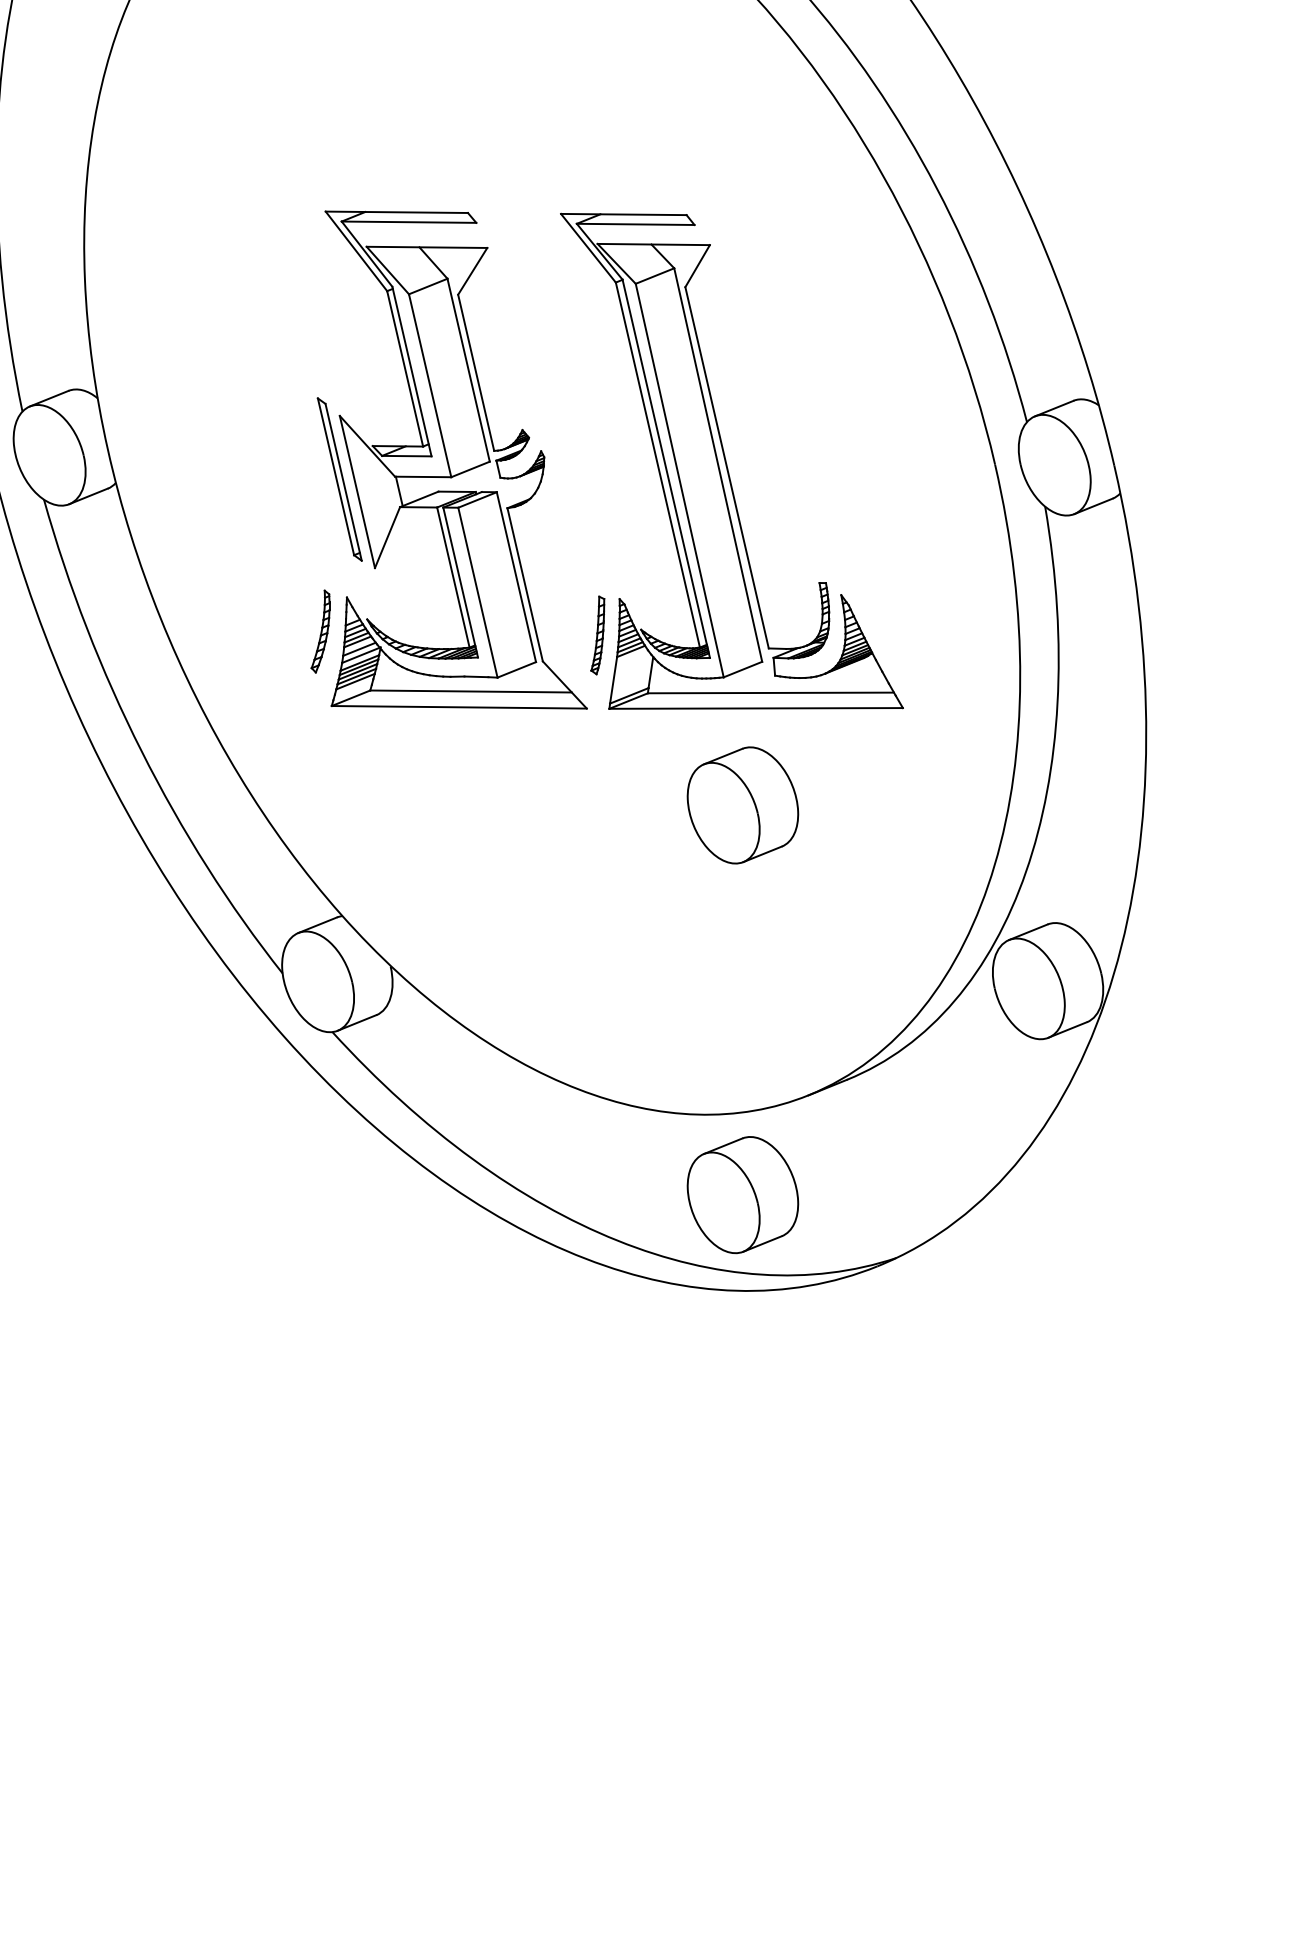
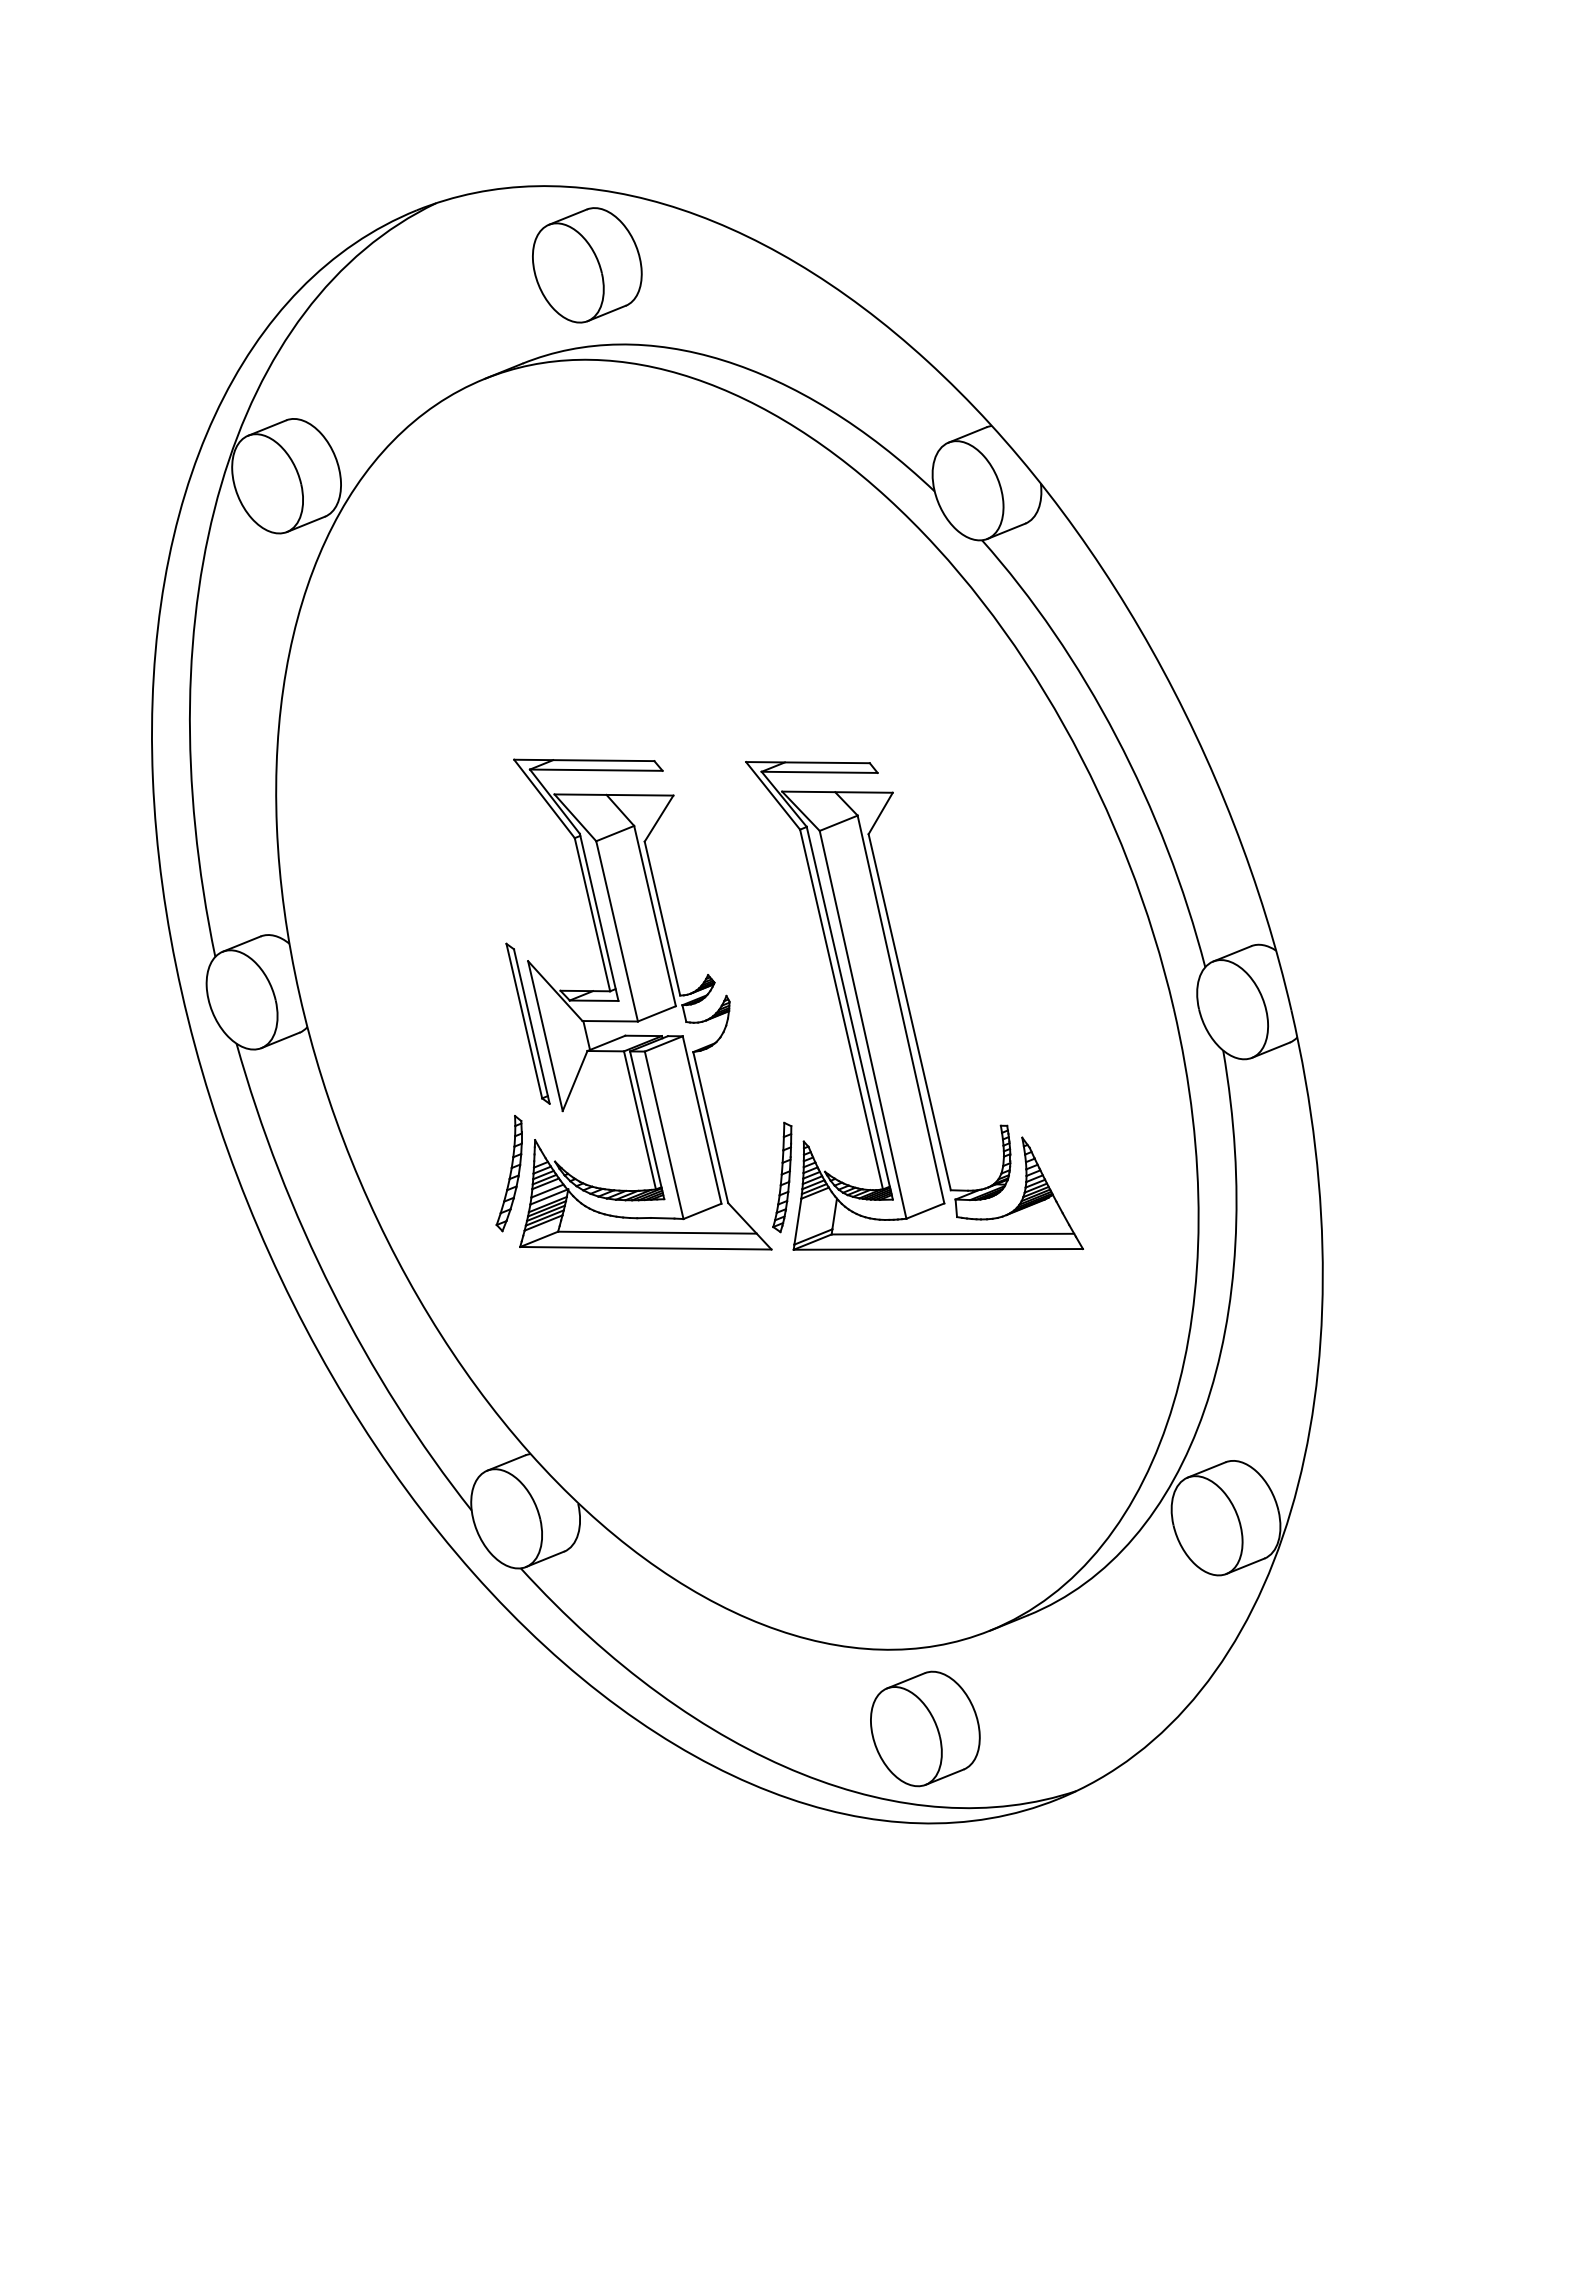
part: (319, 631) -> (508, 1173), size x1.43
part: (597, 635) -> (782, 1177), size x1.43
part: (743, 804) -> (925, 1344), removed

